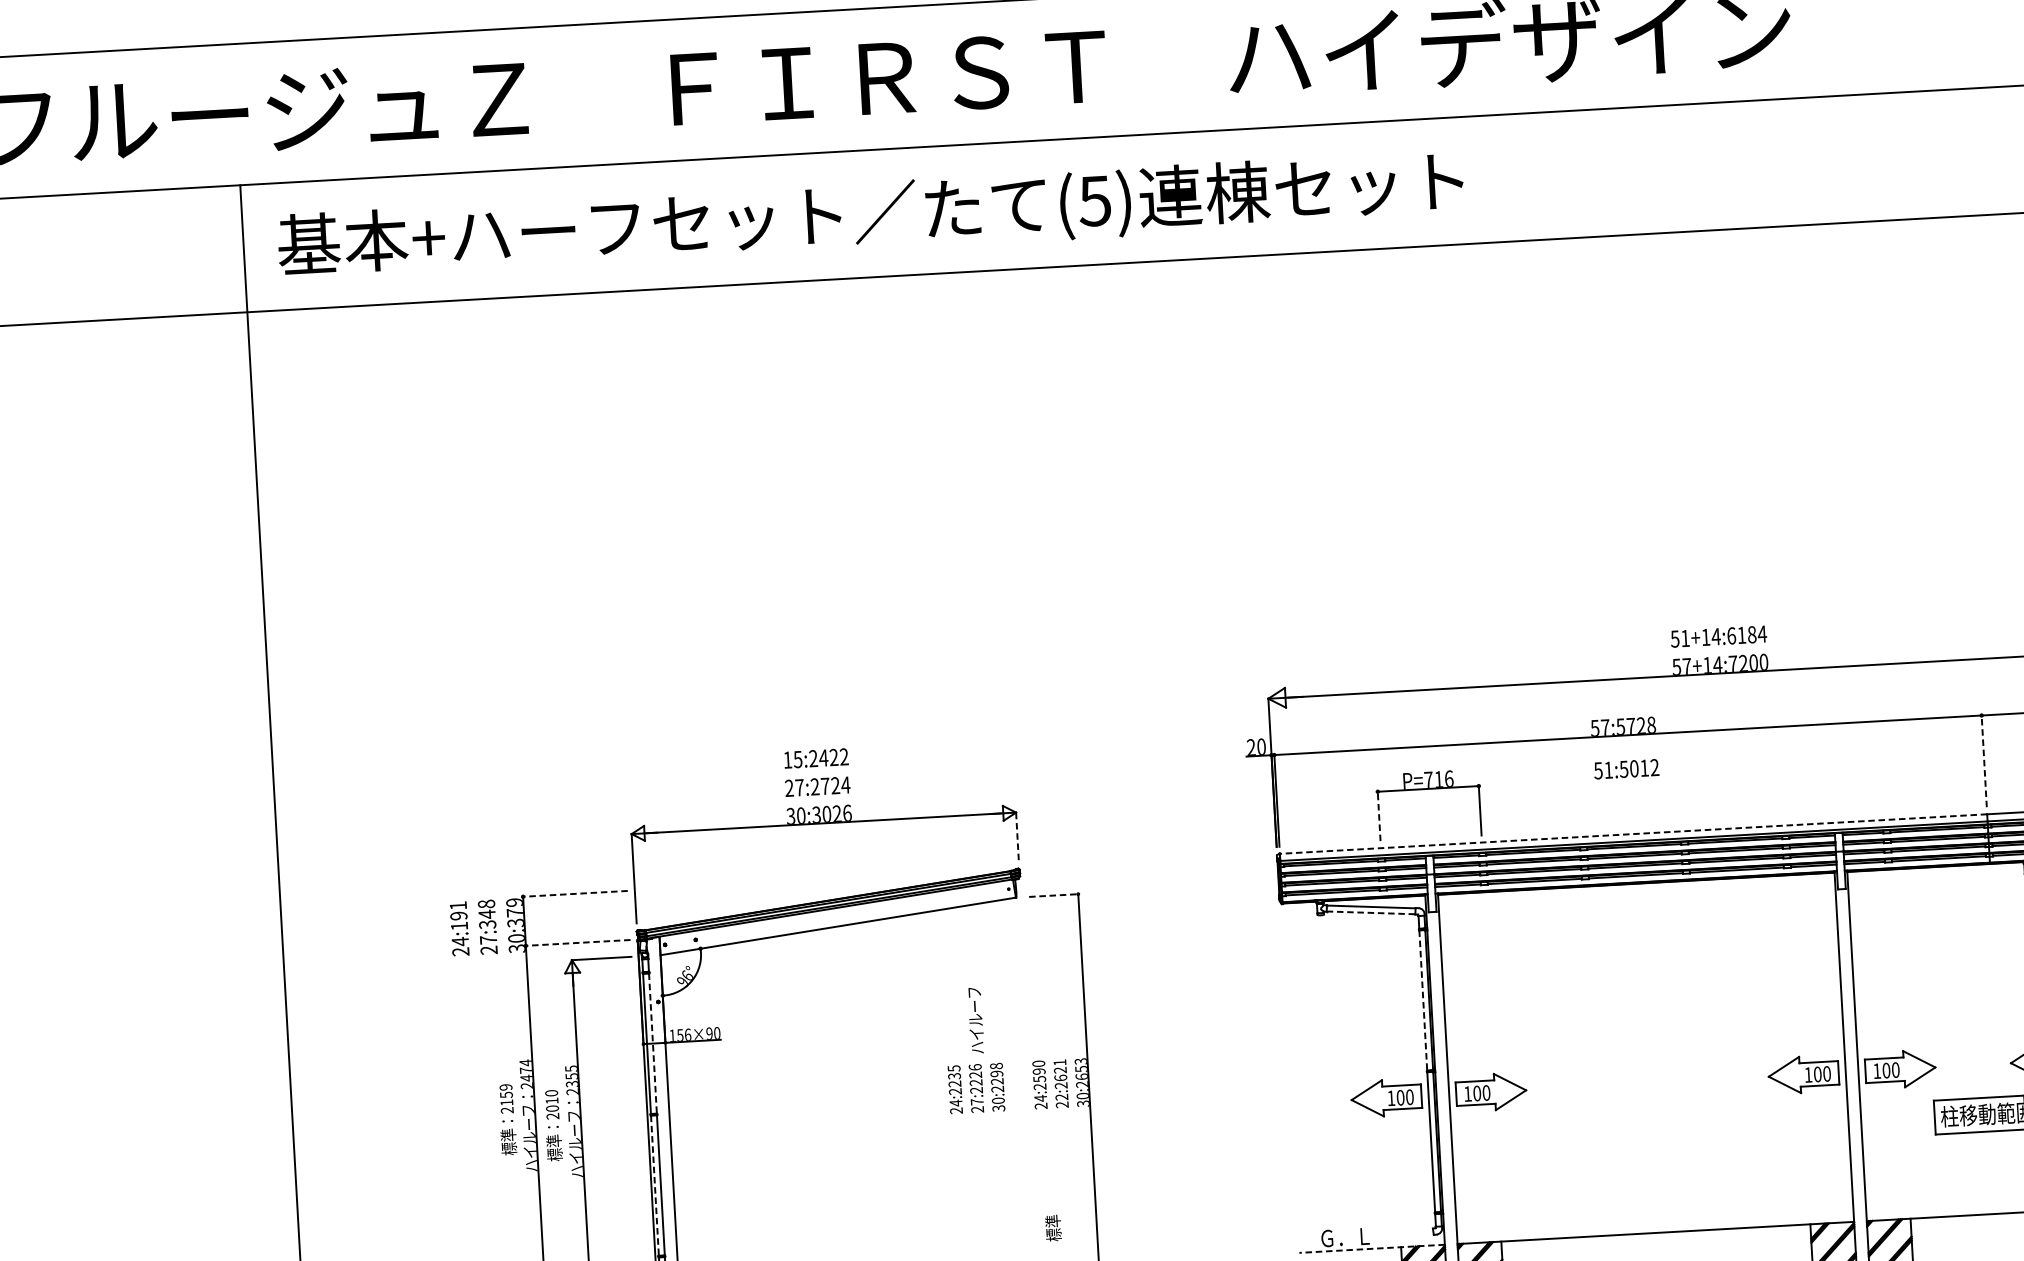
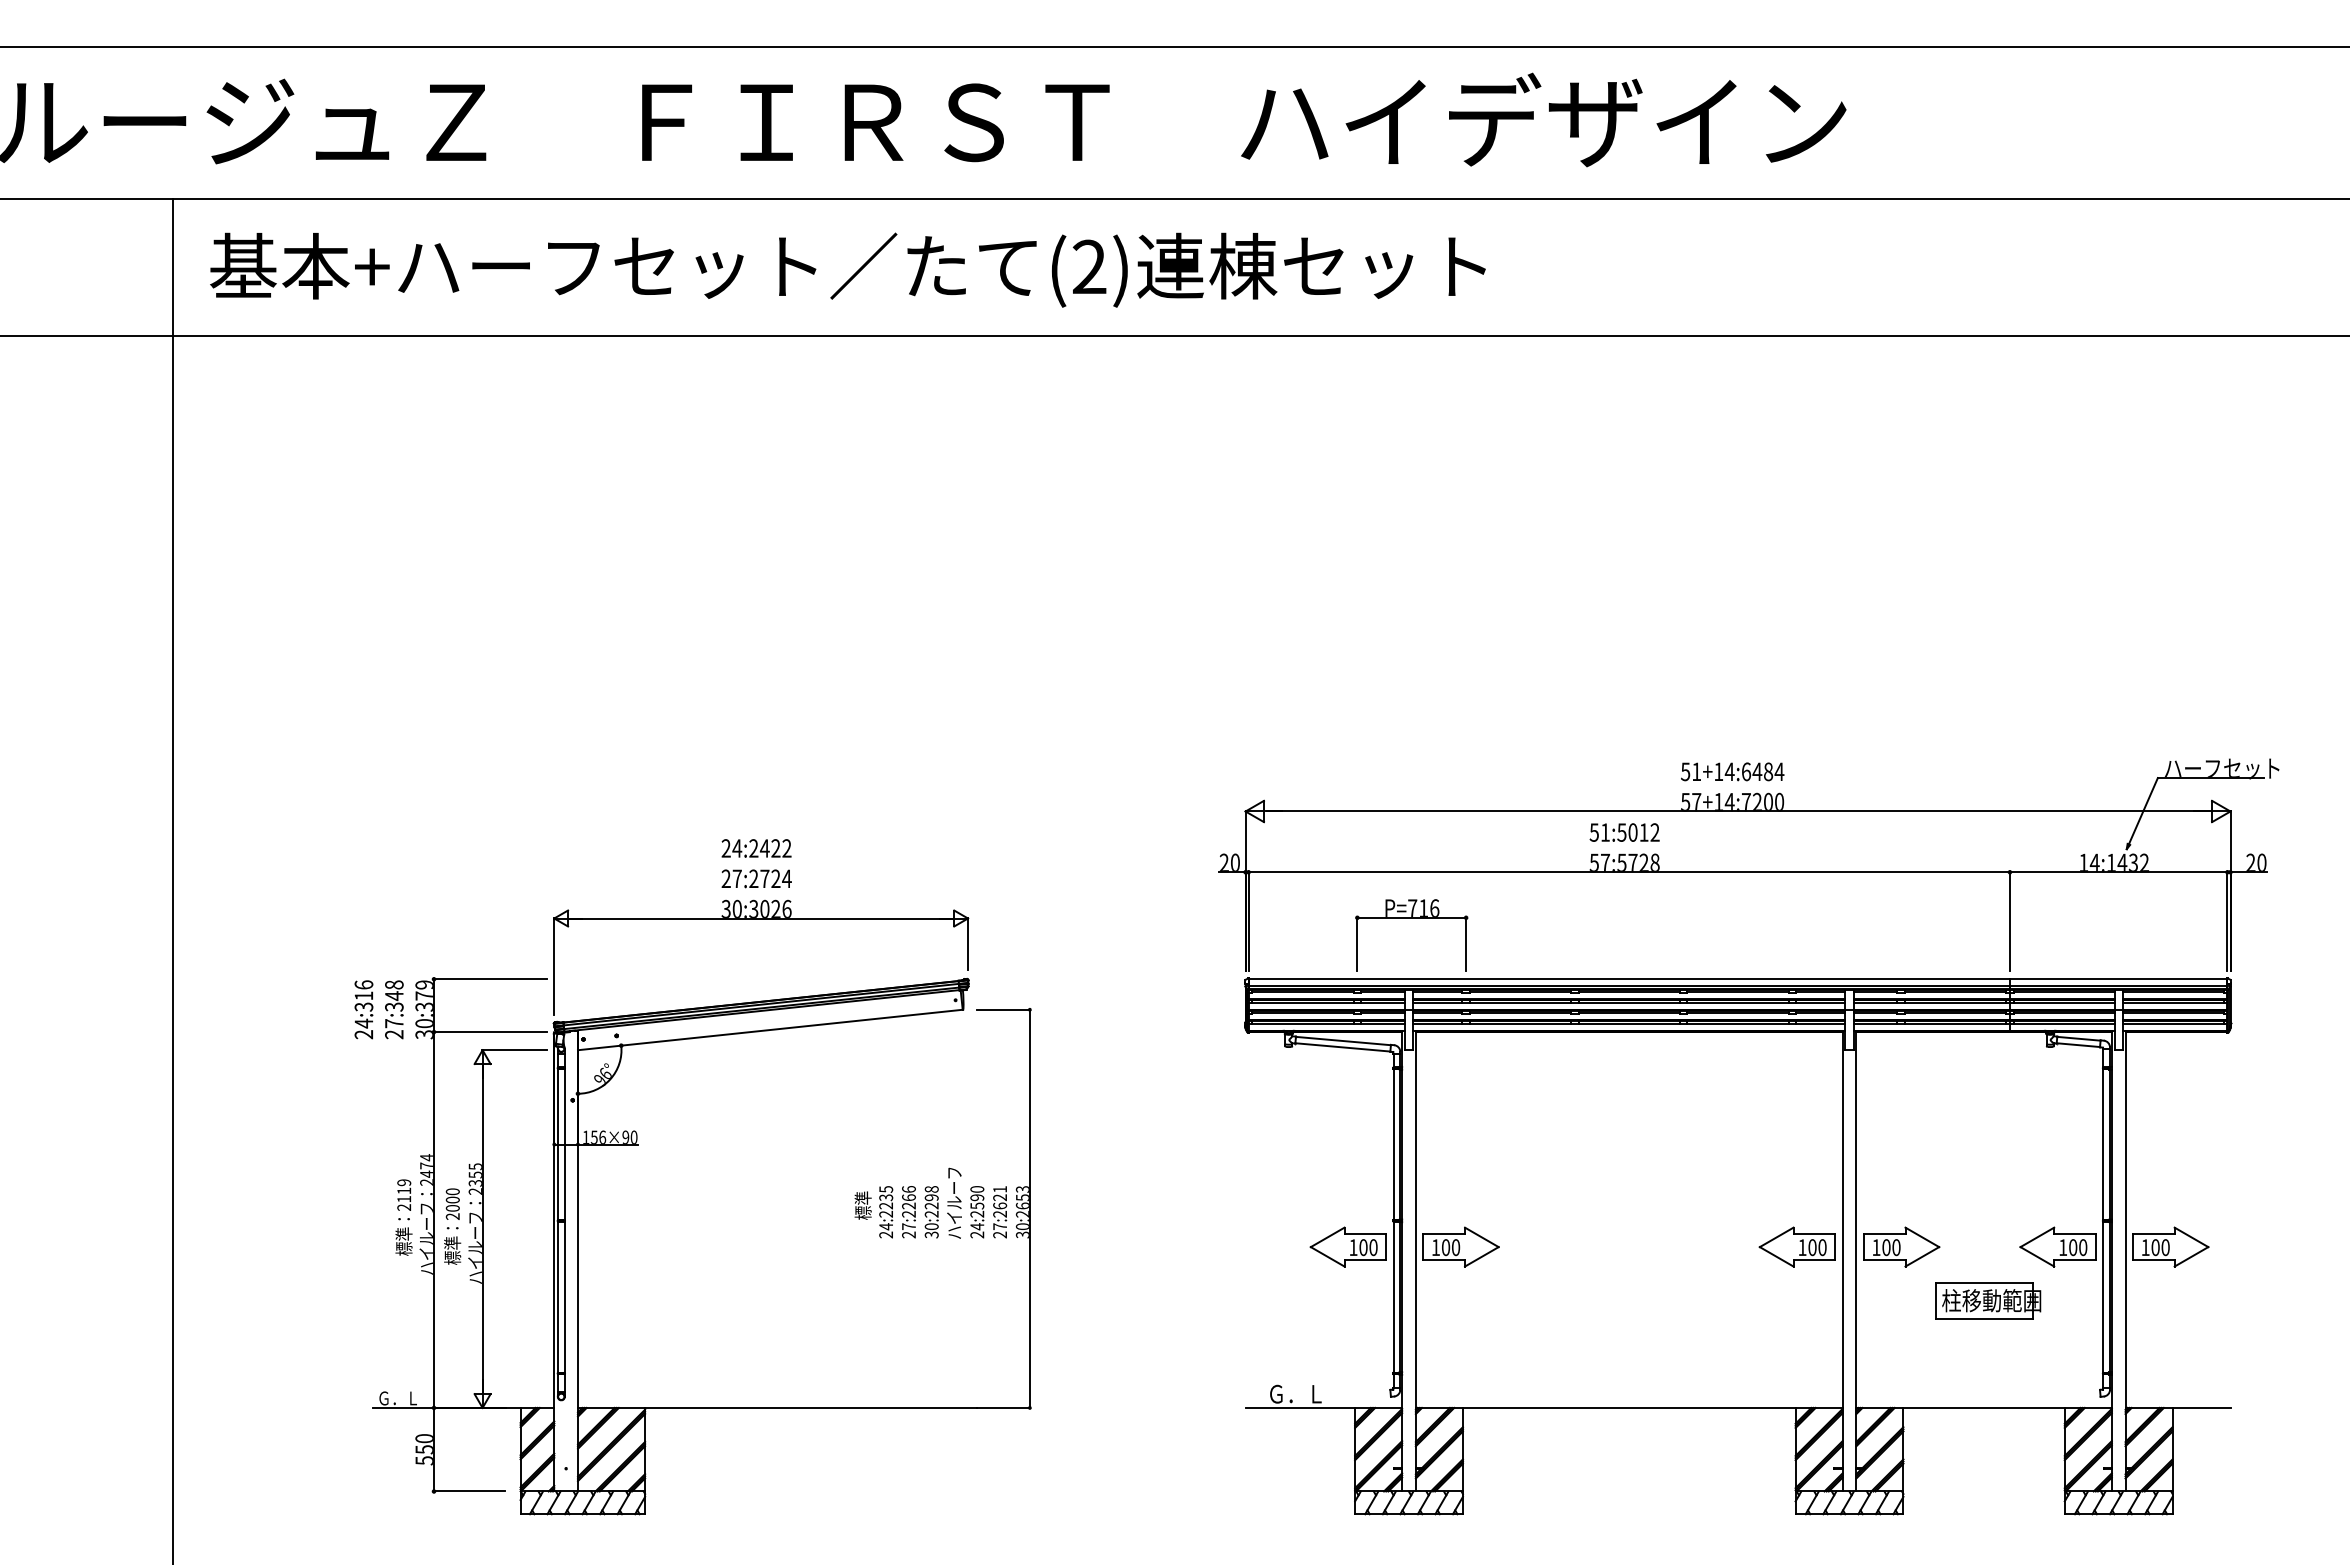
text: (1094, 200) -> (1088, 266), (5) -> (2)
text: (1741, 635) -> (1757, 771), 51+14:6184 -> 51+14:6484
text: (792, 759) -> (731, 848), 15:2422 -> 24:2422
line: (1983, 761) -> (2009, 921), dashed -> solid
text: (1626, 769) -> (1624, 832), moved
line: (1379, 816) -> (1357, 944), dashed -> solid
line: (1633, 833) -> (1629, 978), dashed -> solid
line: (1017, 836) -> (968, 944), dashed -> solid
line: (574, 894) -> (489, 979), dashed -> solid
line: (1053, 895) -> (1003, 1009), dashed -> solid
line: (1370, 912) -> (1342, 1047), dashed -> solid
text: (458, 915) -> (363, 995), 24:191 -> 24:316
line: (577, 943) -> (489, 1032), dashed -> solid
line: (1423, 1001) -> (1393, 1145), dashed -> solid
text: (975, 1019) -> (954, 1202), moved
line: (652, 1044) -> (564, 1145), dashed -> solid
text: (975, 1074) -> (908, 1197), 27:2226 -> 27:2266
text: (506, 1094) -> (404, 1190), 2159 -> 2119
text: (1061, 1097) -> (999, 1226), 22:2621 -> 27:2621
text: (551, 1100) -> (452, 1199), 2010 -> 2000
line: (655, 1185) -> (558, 1297), dashed -> solid
text: (1052, 1228) -> (862, 1205), moved
line: (1371, 1248) -> (1323, 1407), dashed -> solid

